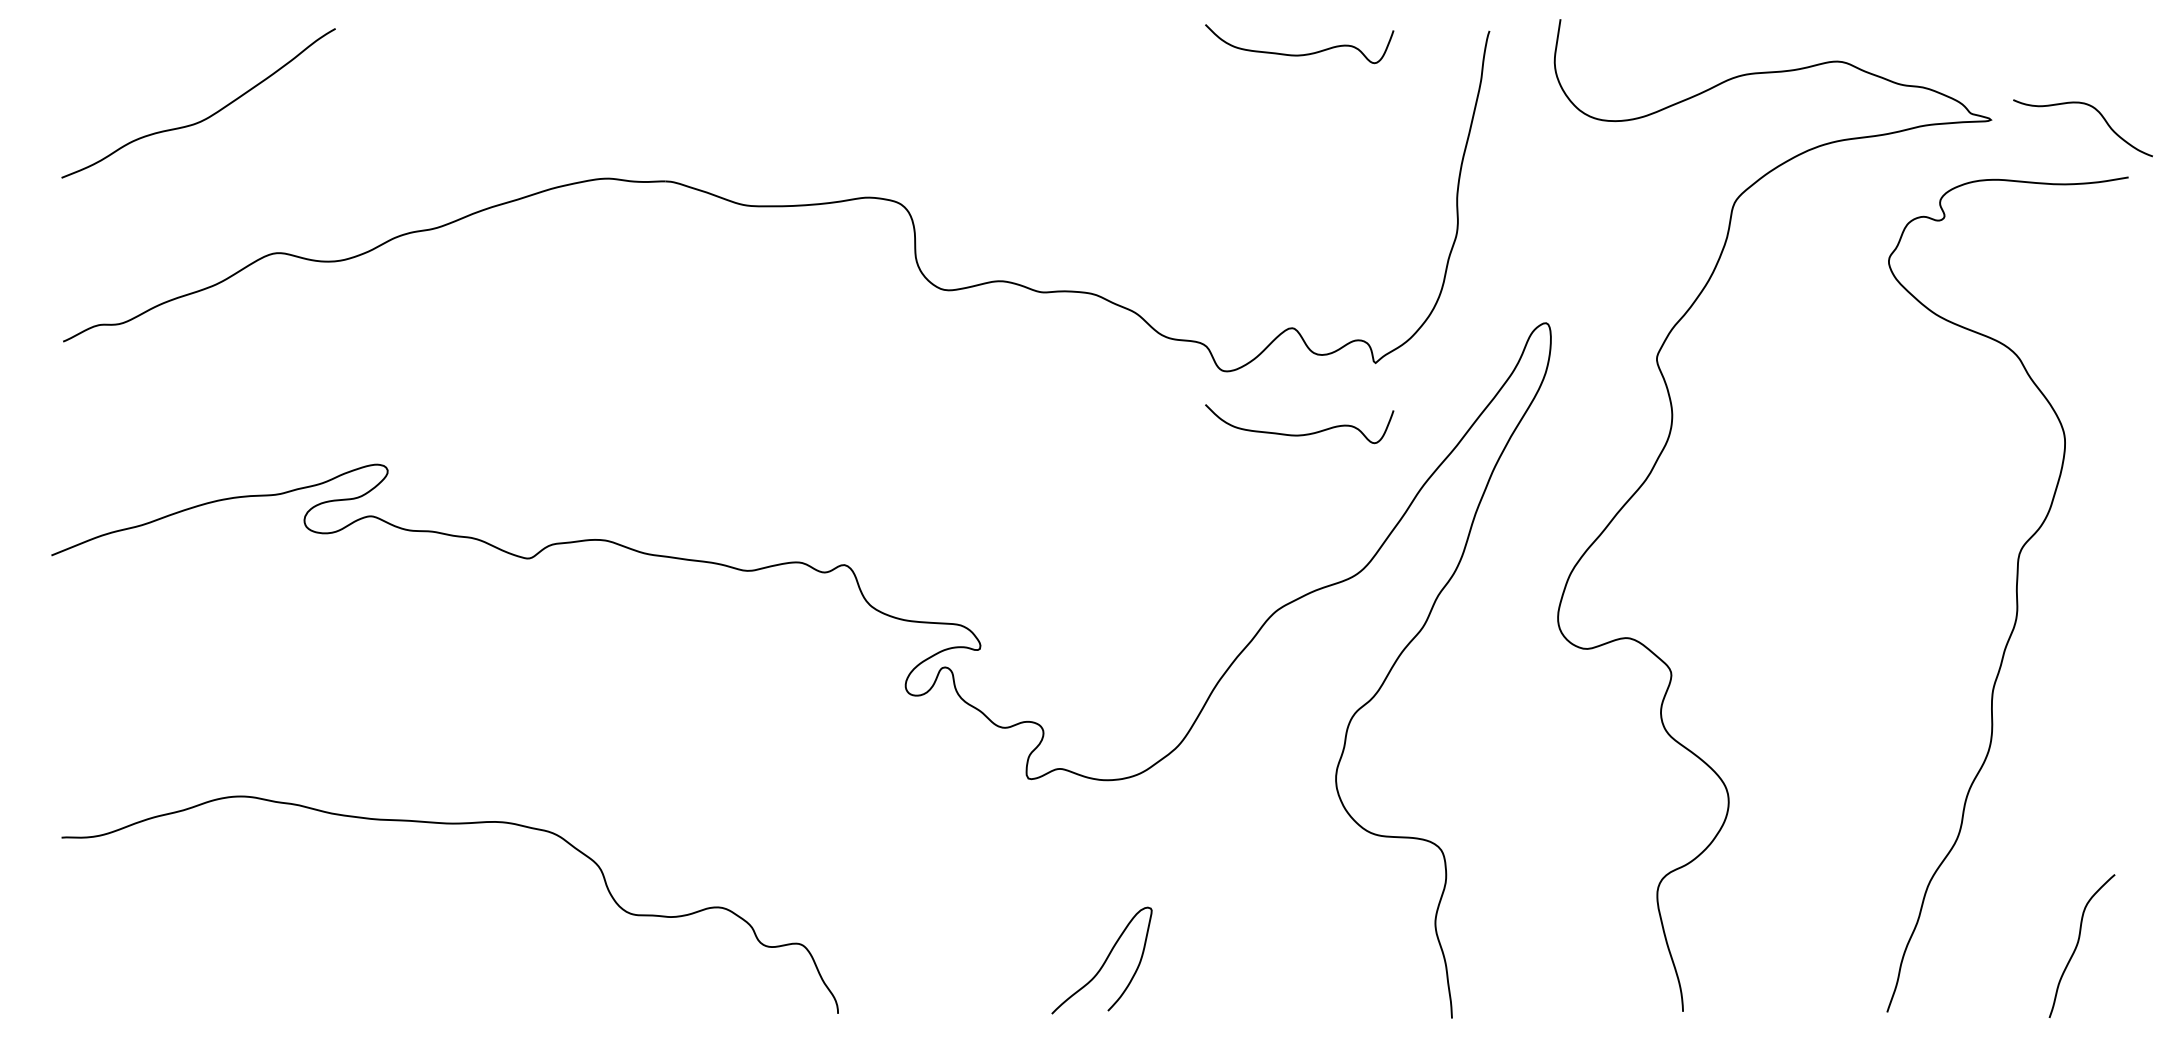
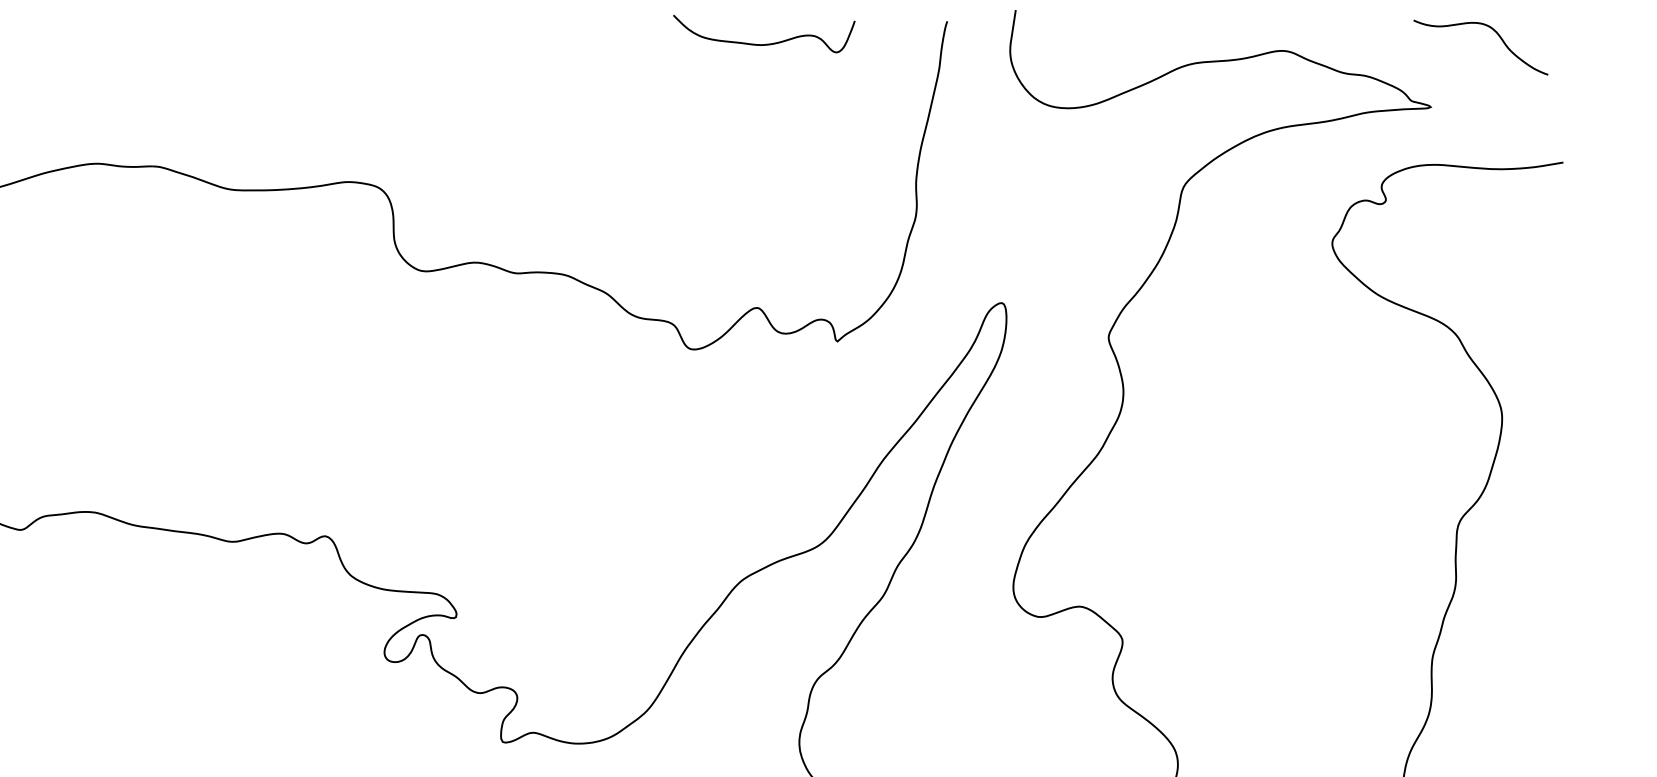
curve: (2096, 111) -> (1493, 31), moved
curve: (1299, 434) -> (764, 410), removed

